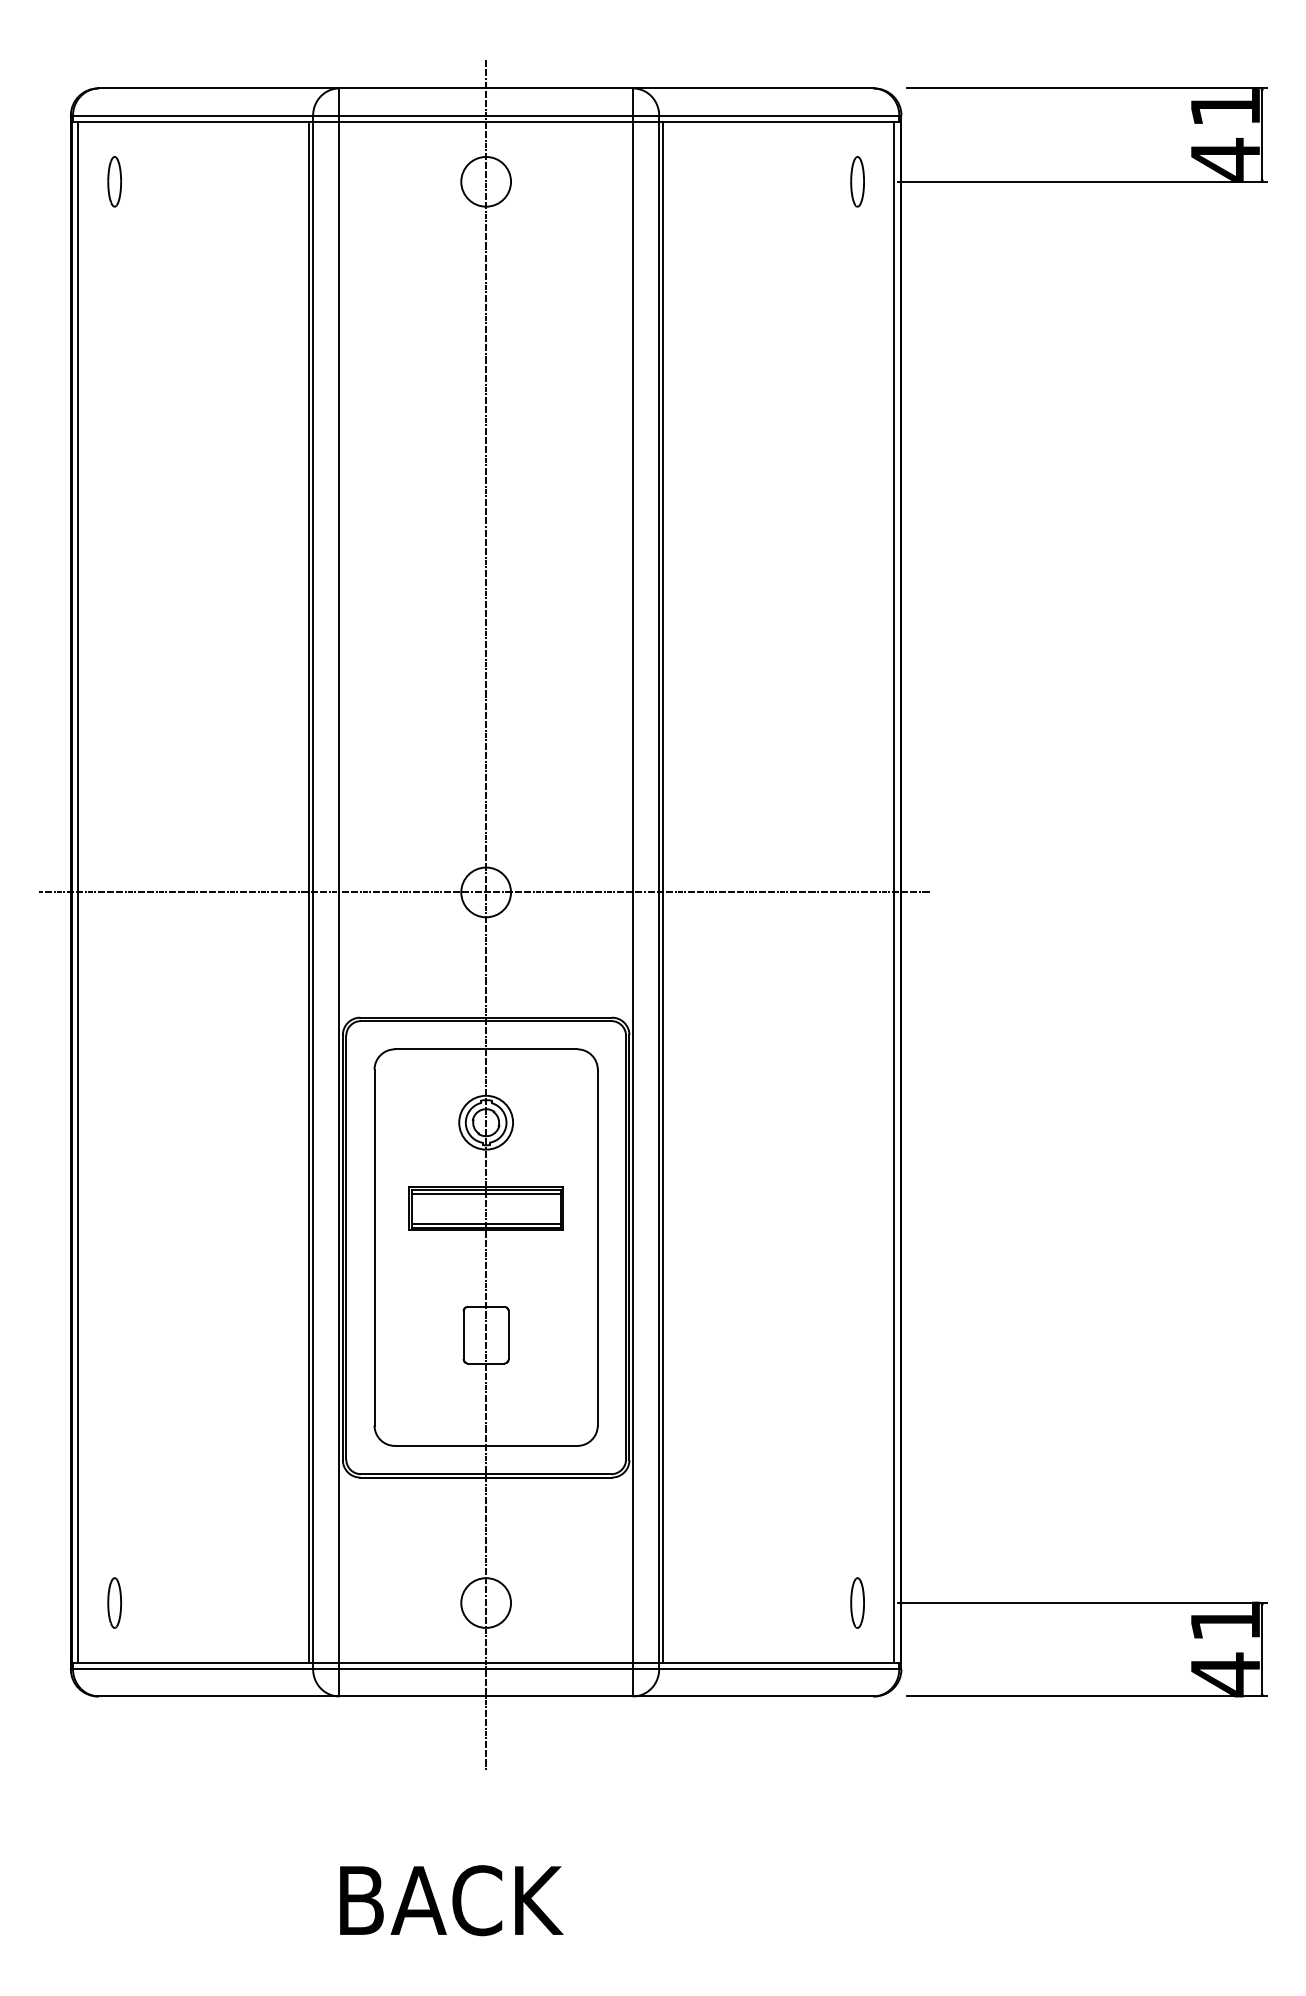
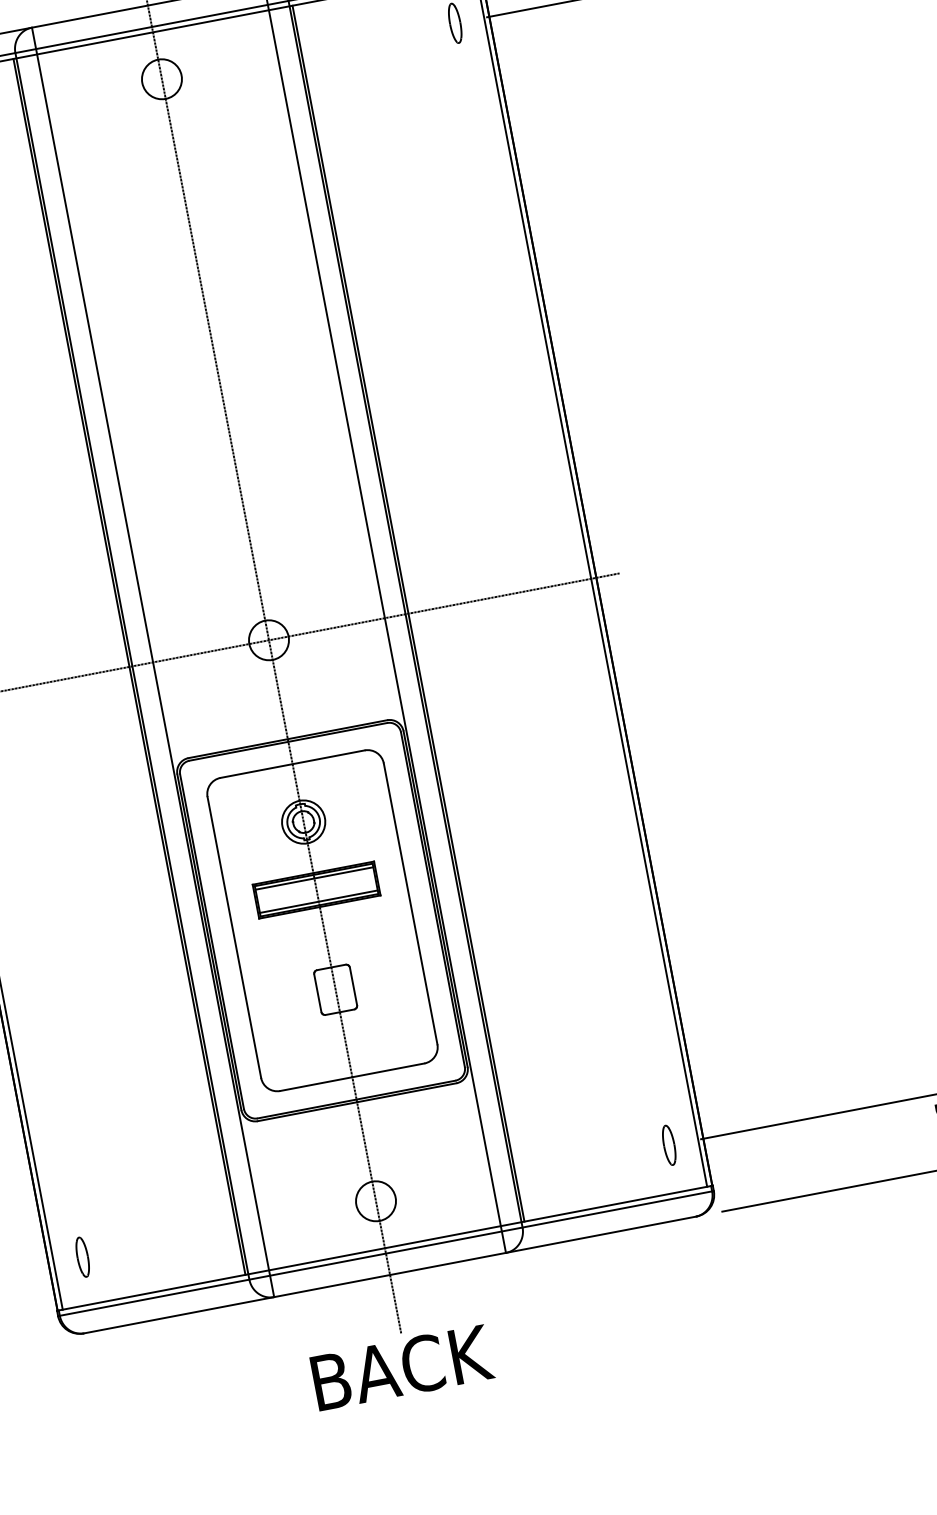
text: (451, 1900) -> (402, 1367), moved

